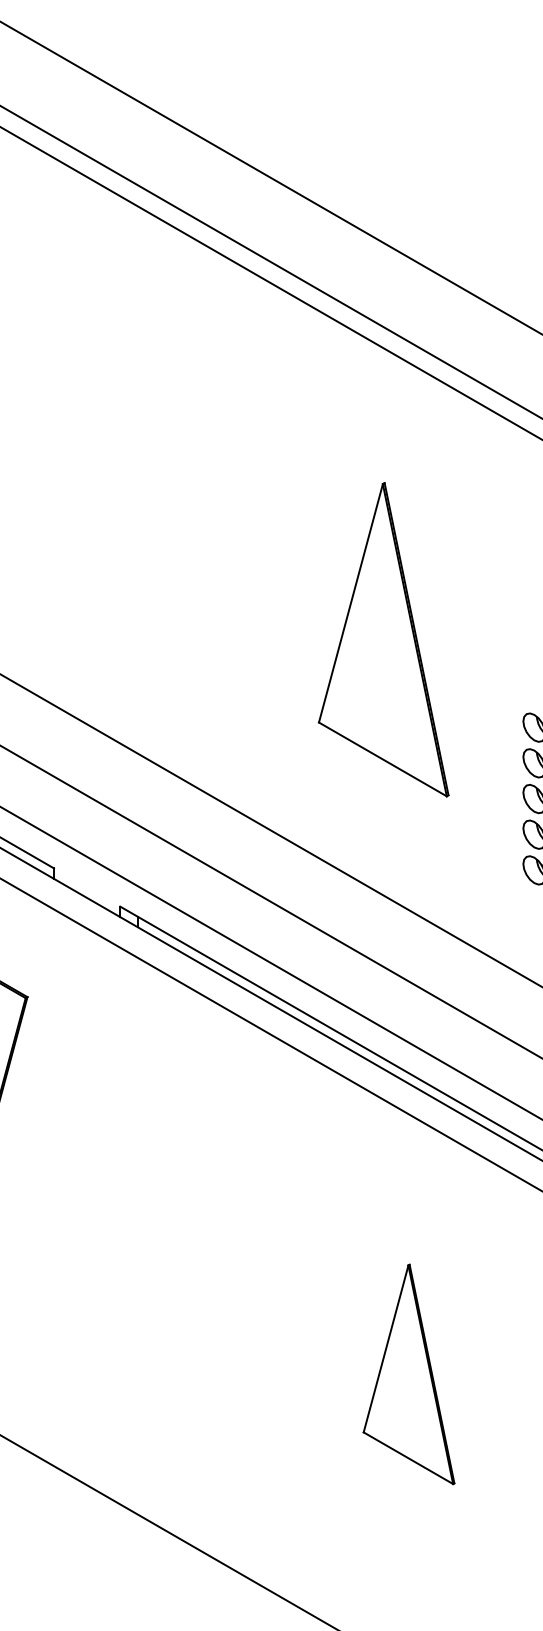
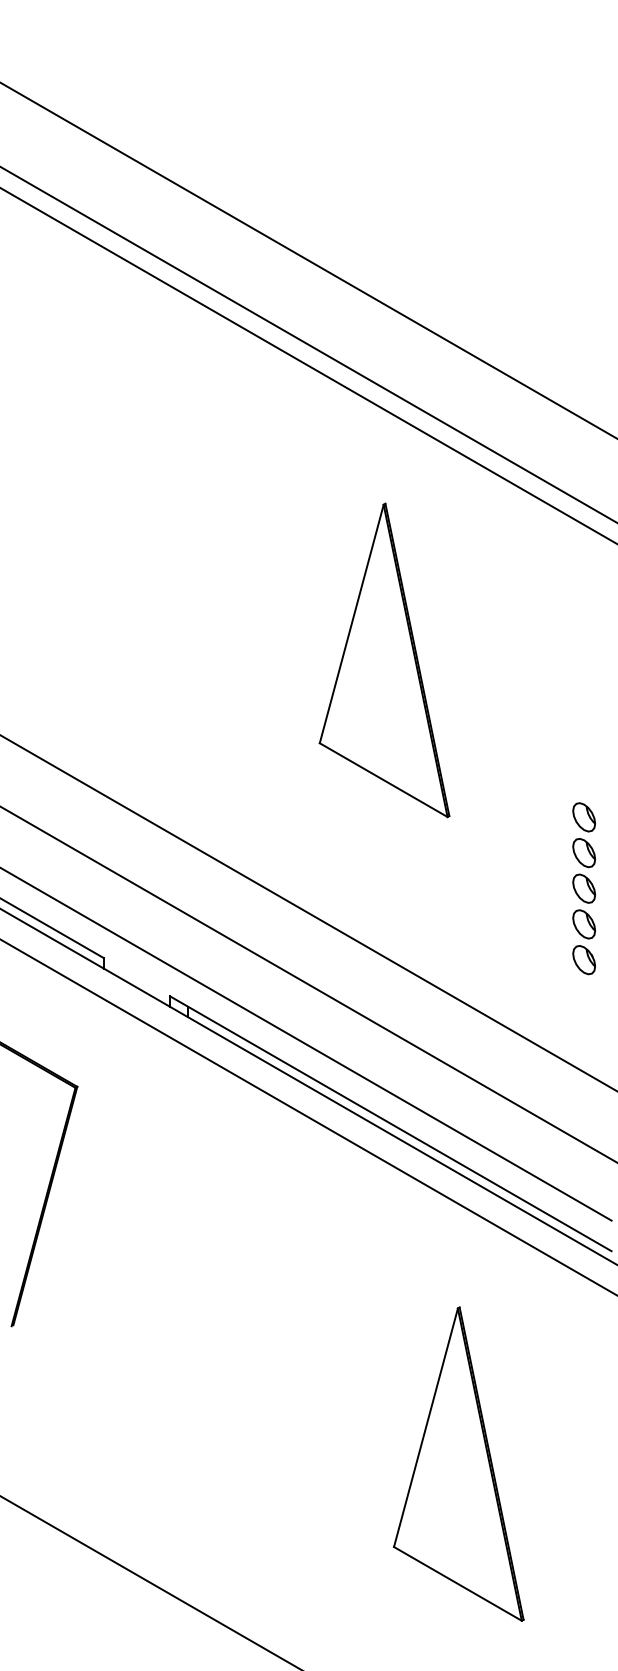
part: (383, 639) -> (384, 660), moved
part: (408, 1373) -> (458, 1463), size x1.43

